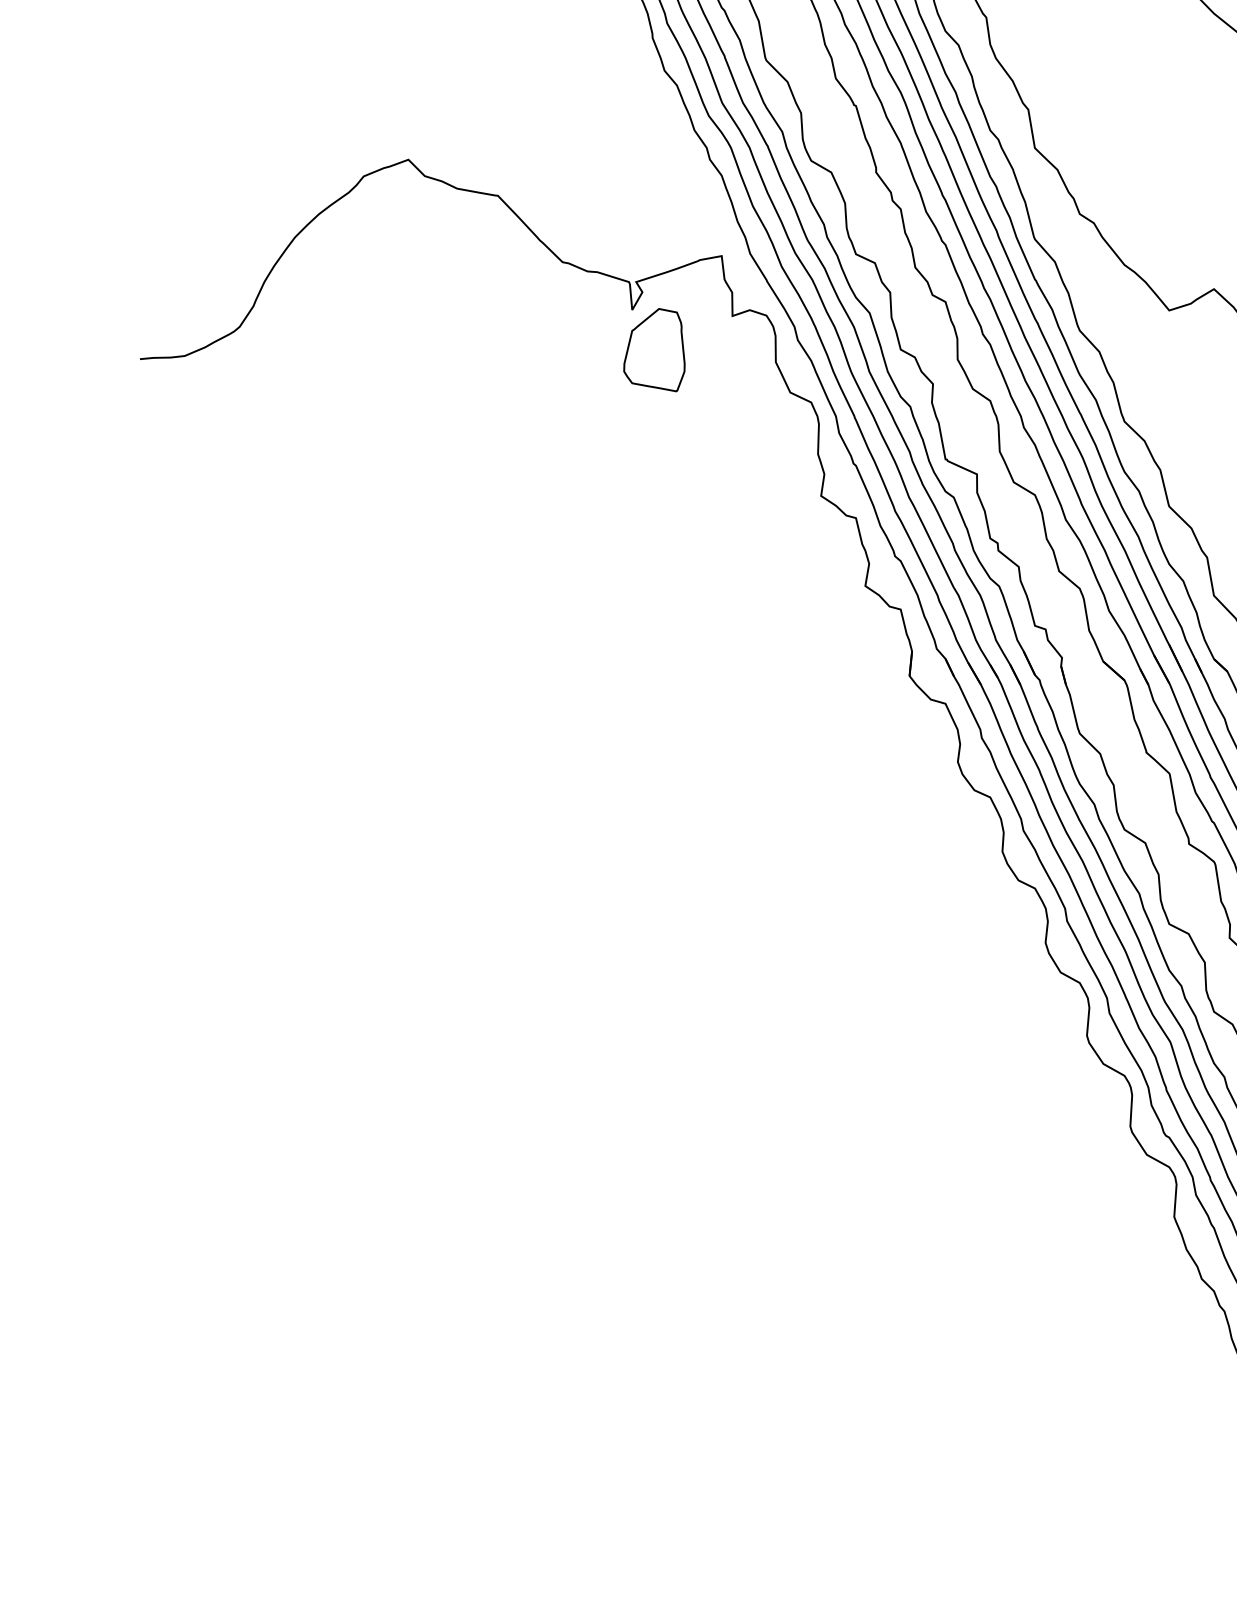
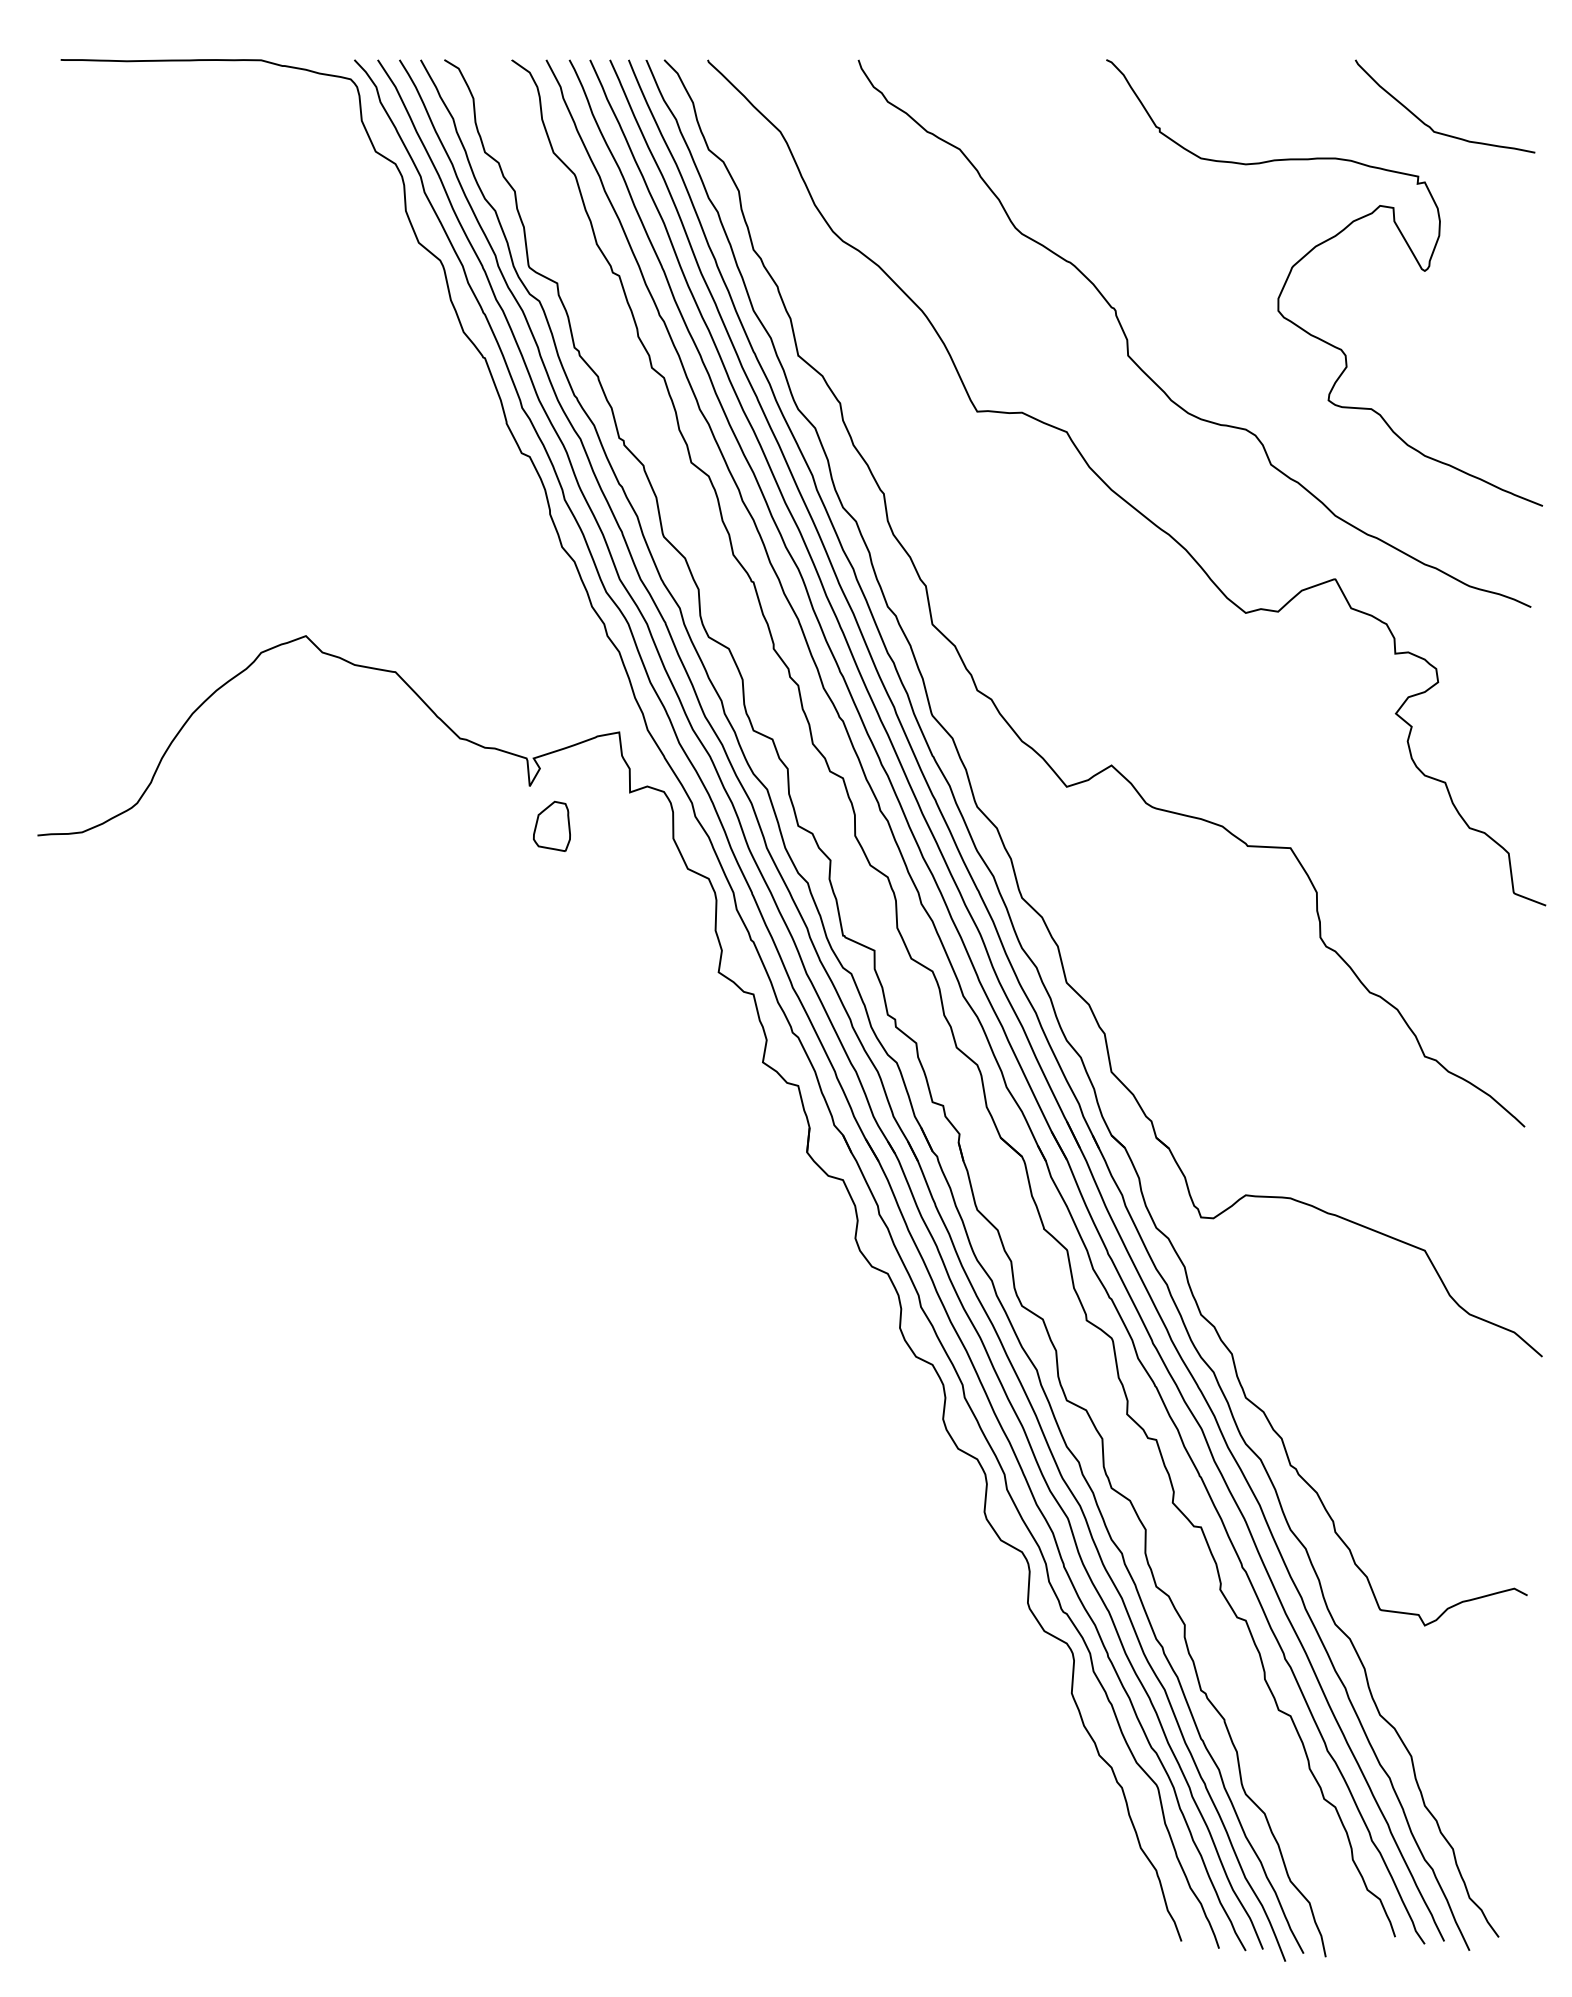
part: (653, 350) -> (551, 826), size x0.6

